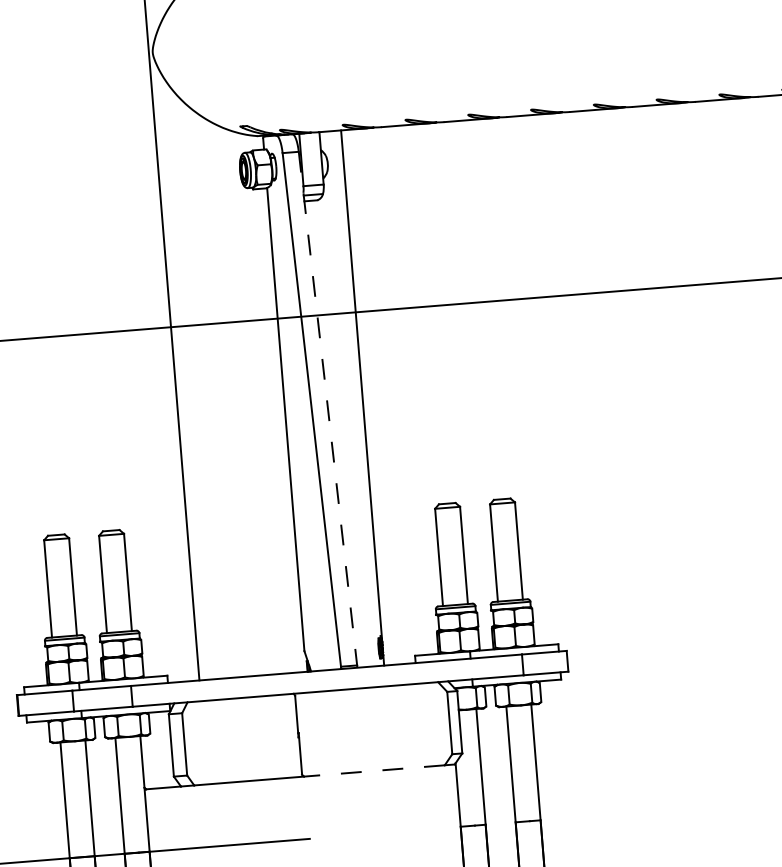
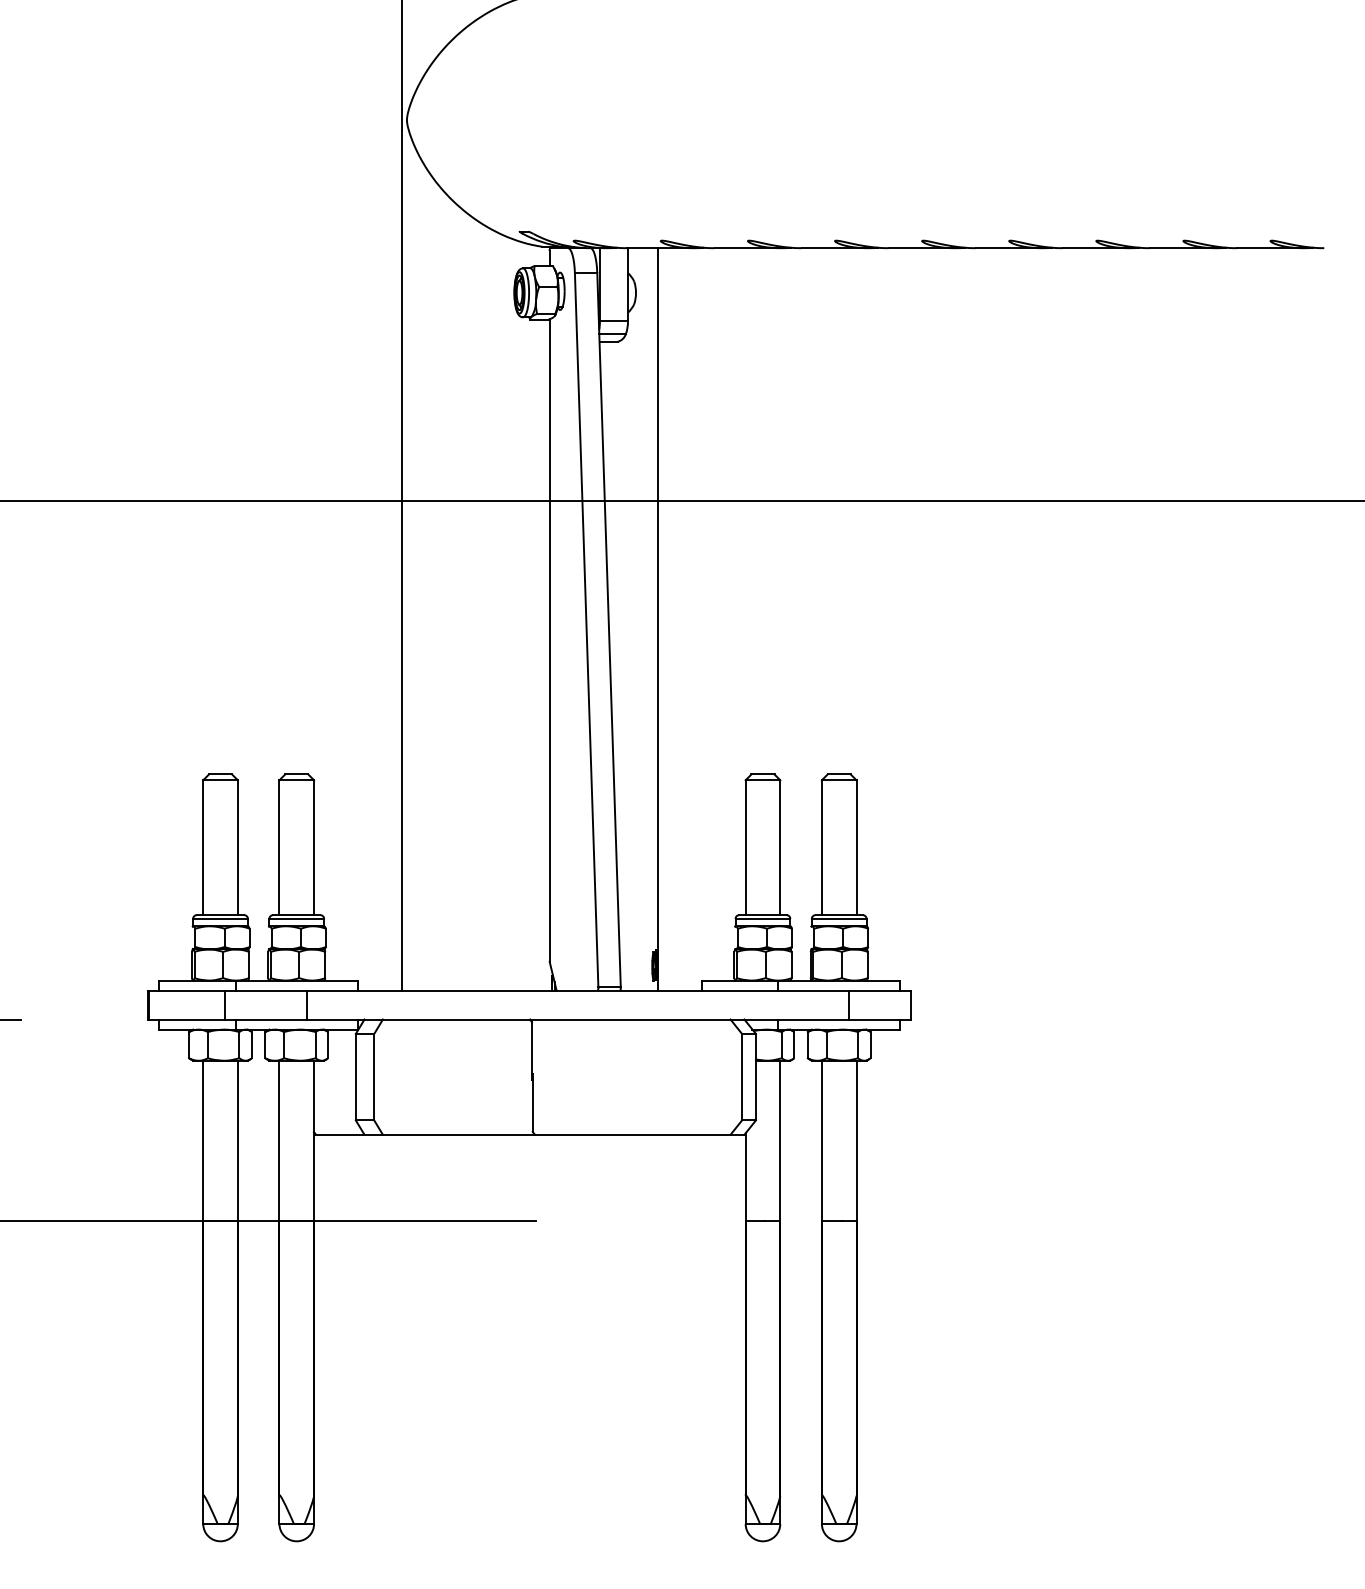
line: (328, 408) -> (609, 630), dashed -> solid
line: (374, 770) -> (632, 1134), dashed -> solid

